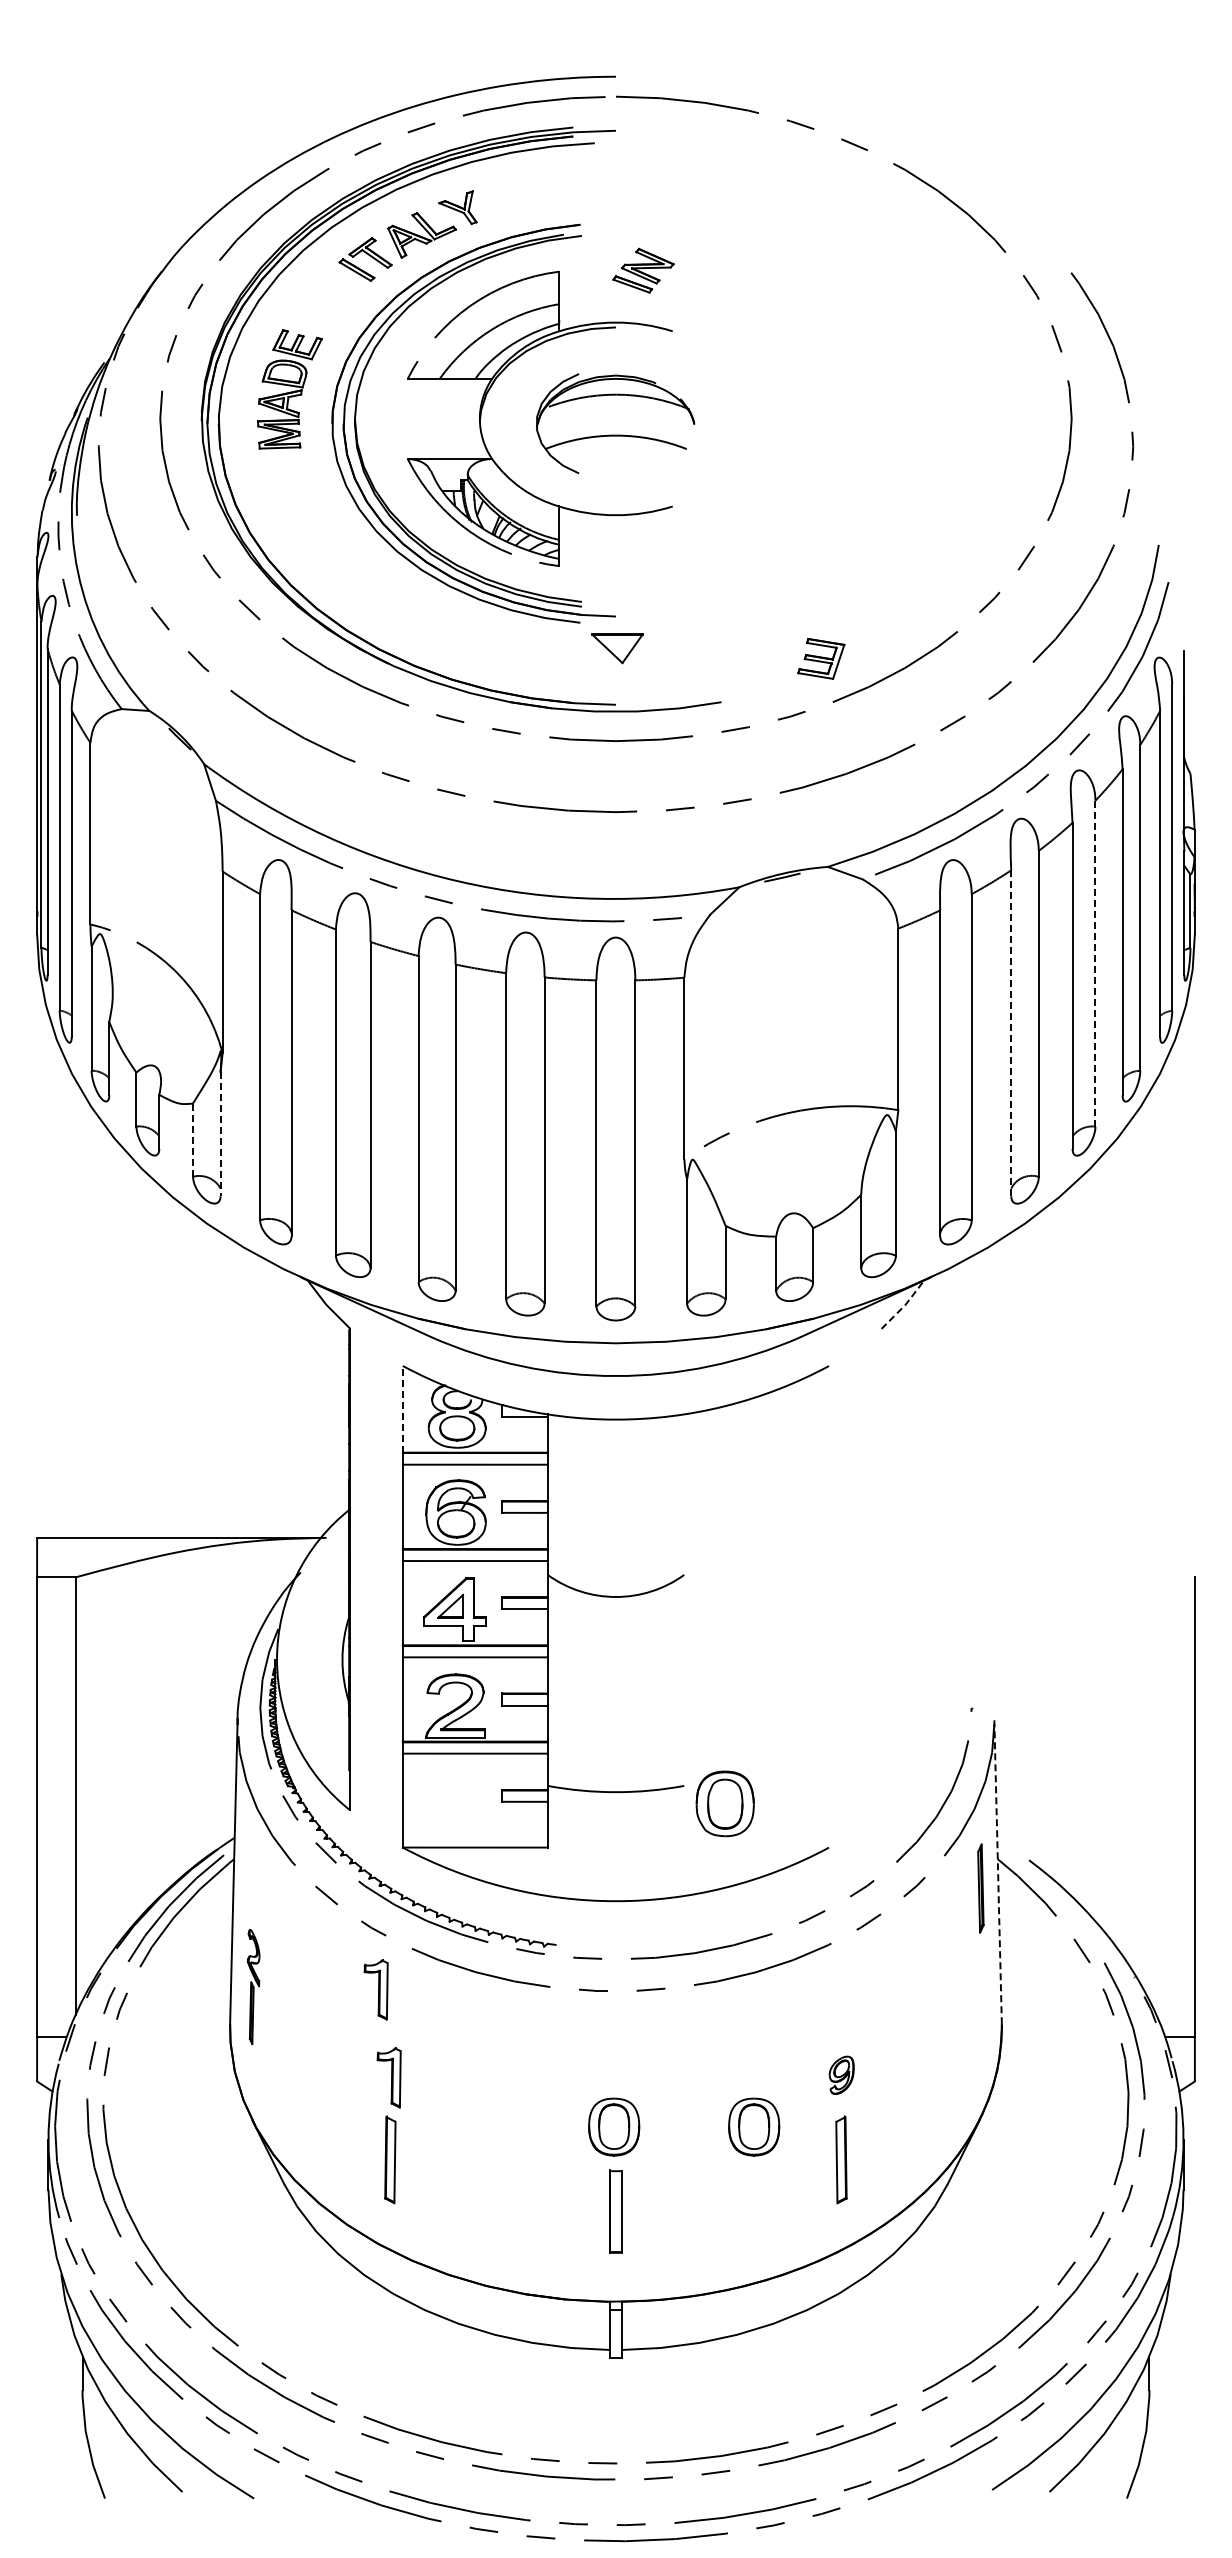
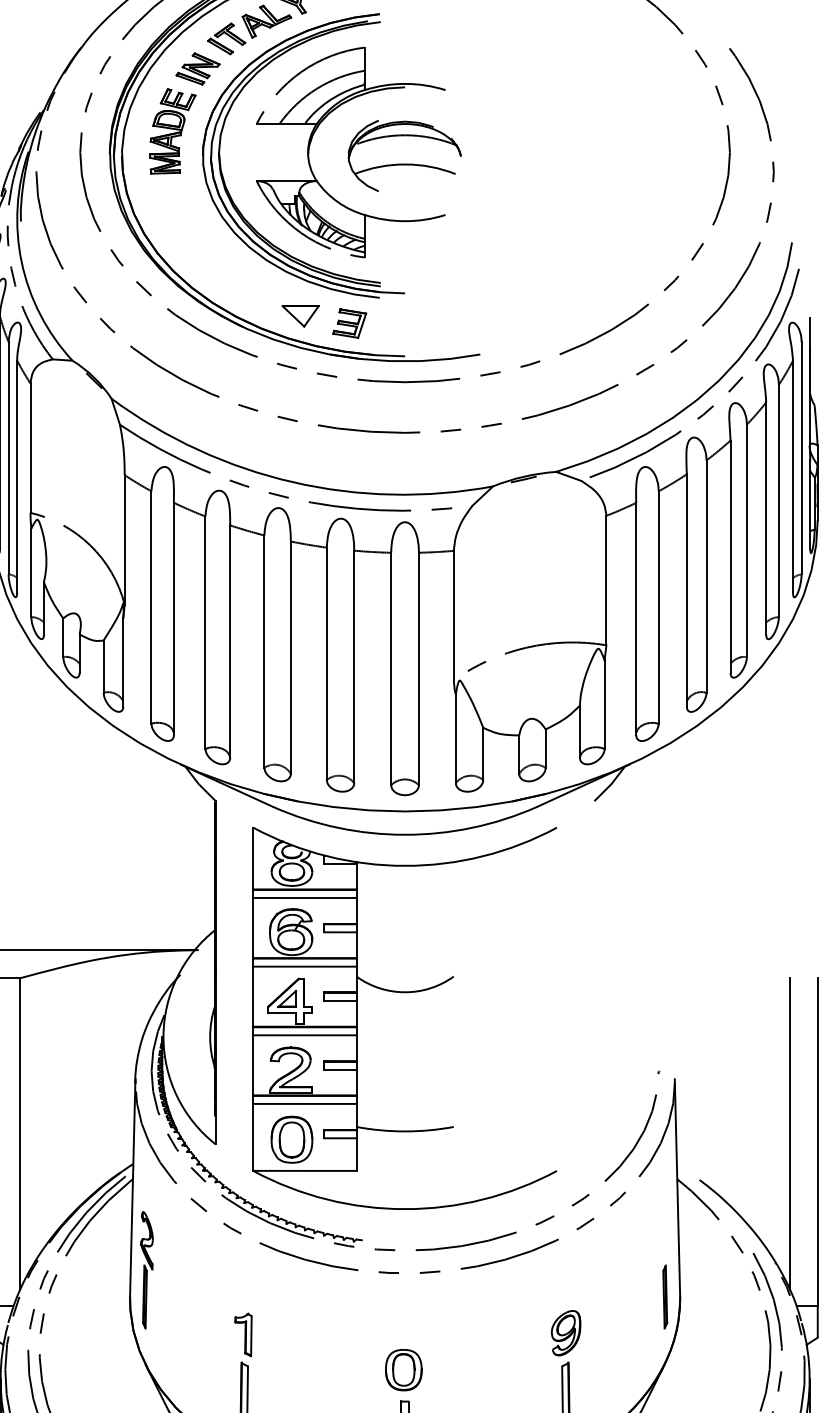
part: (643, 270) -> (198, 68), moved
part: (617, 648) -> (300, 316), moved
part: (821, 658) -> (349, 323), moved
line: (1095, 964) -> (746, 541), dashed -> solid
line: (1011, 1032) -> (687, 589), dashed -> solid
line: (220, 1134) -> (123, 662), dashed -> solid
line: (193, 1140) -> (103, 666), dashed -> solid
line: (905, 1305) -> (611, 784), dashed -> solid
line: (402, 1408) -> (252, 857), dashed -> solid
line: (1155, 1795) -> (789, 1133), added
part: (724, 1803) -> (291, 1139), moved
line: (998, 1871) -> (677, 1187), dashed -> solid
part: (980, 1888) -> (664, 1297), moved
part: (253, 1986) -> (146, 1269), size x1.43
part: (375, 1989) -> (233, 1272), removed
part: (841, 2075) -> (565, 1333), size x1.67
part: (754, 2126) -> (503, 1369), removed

